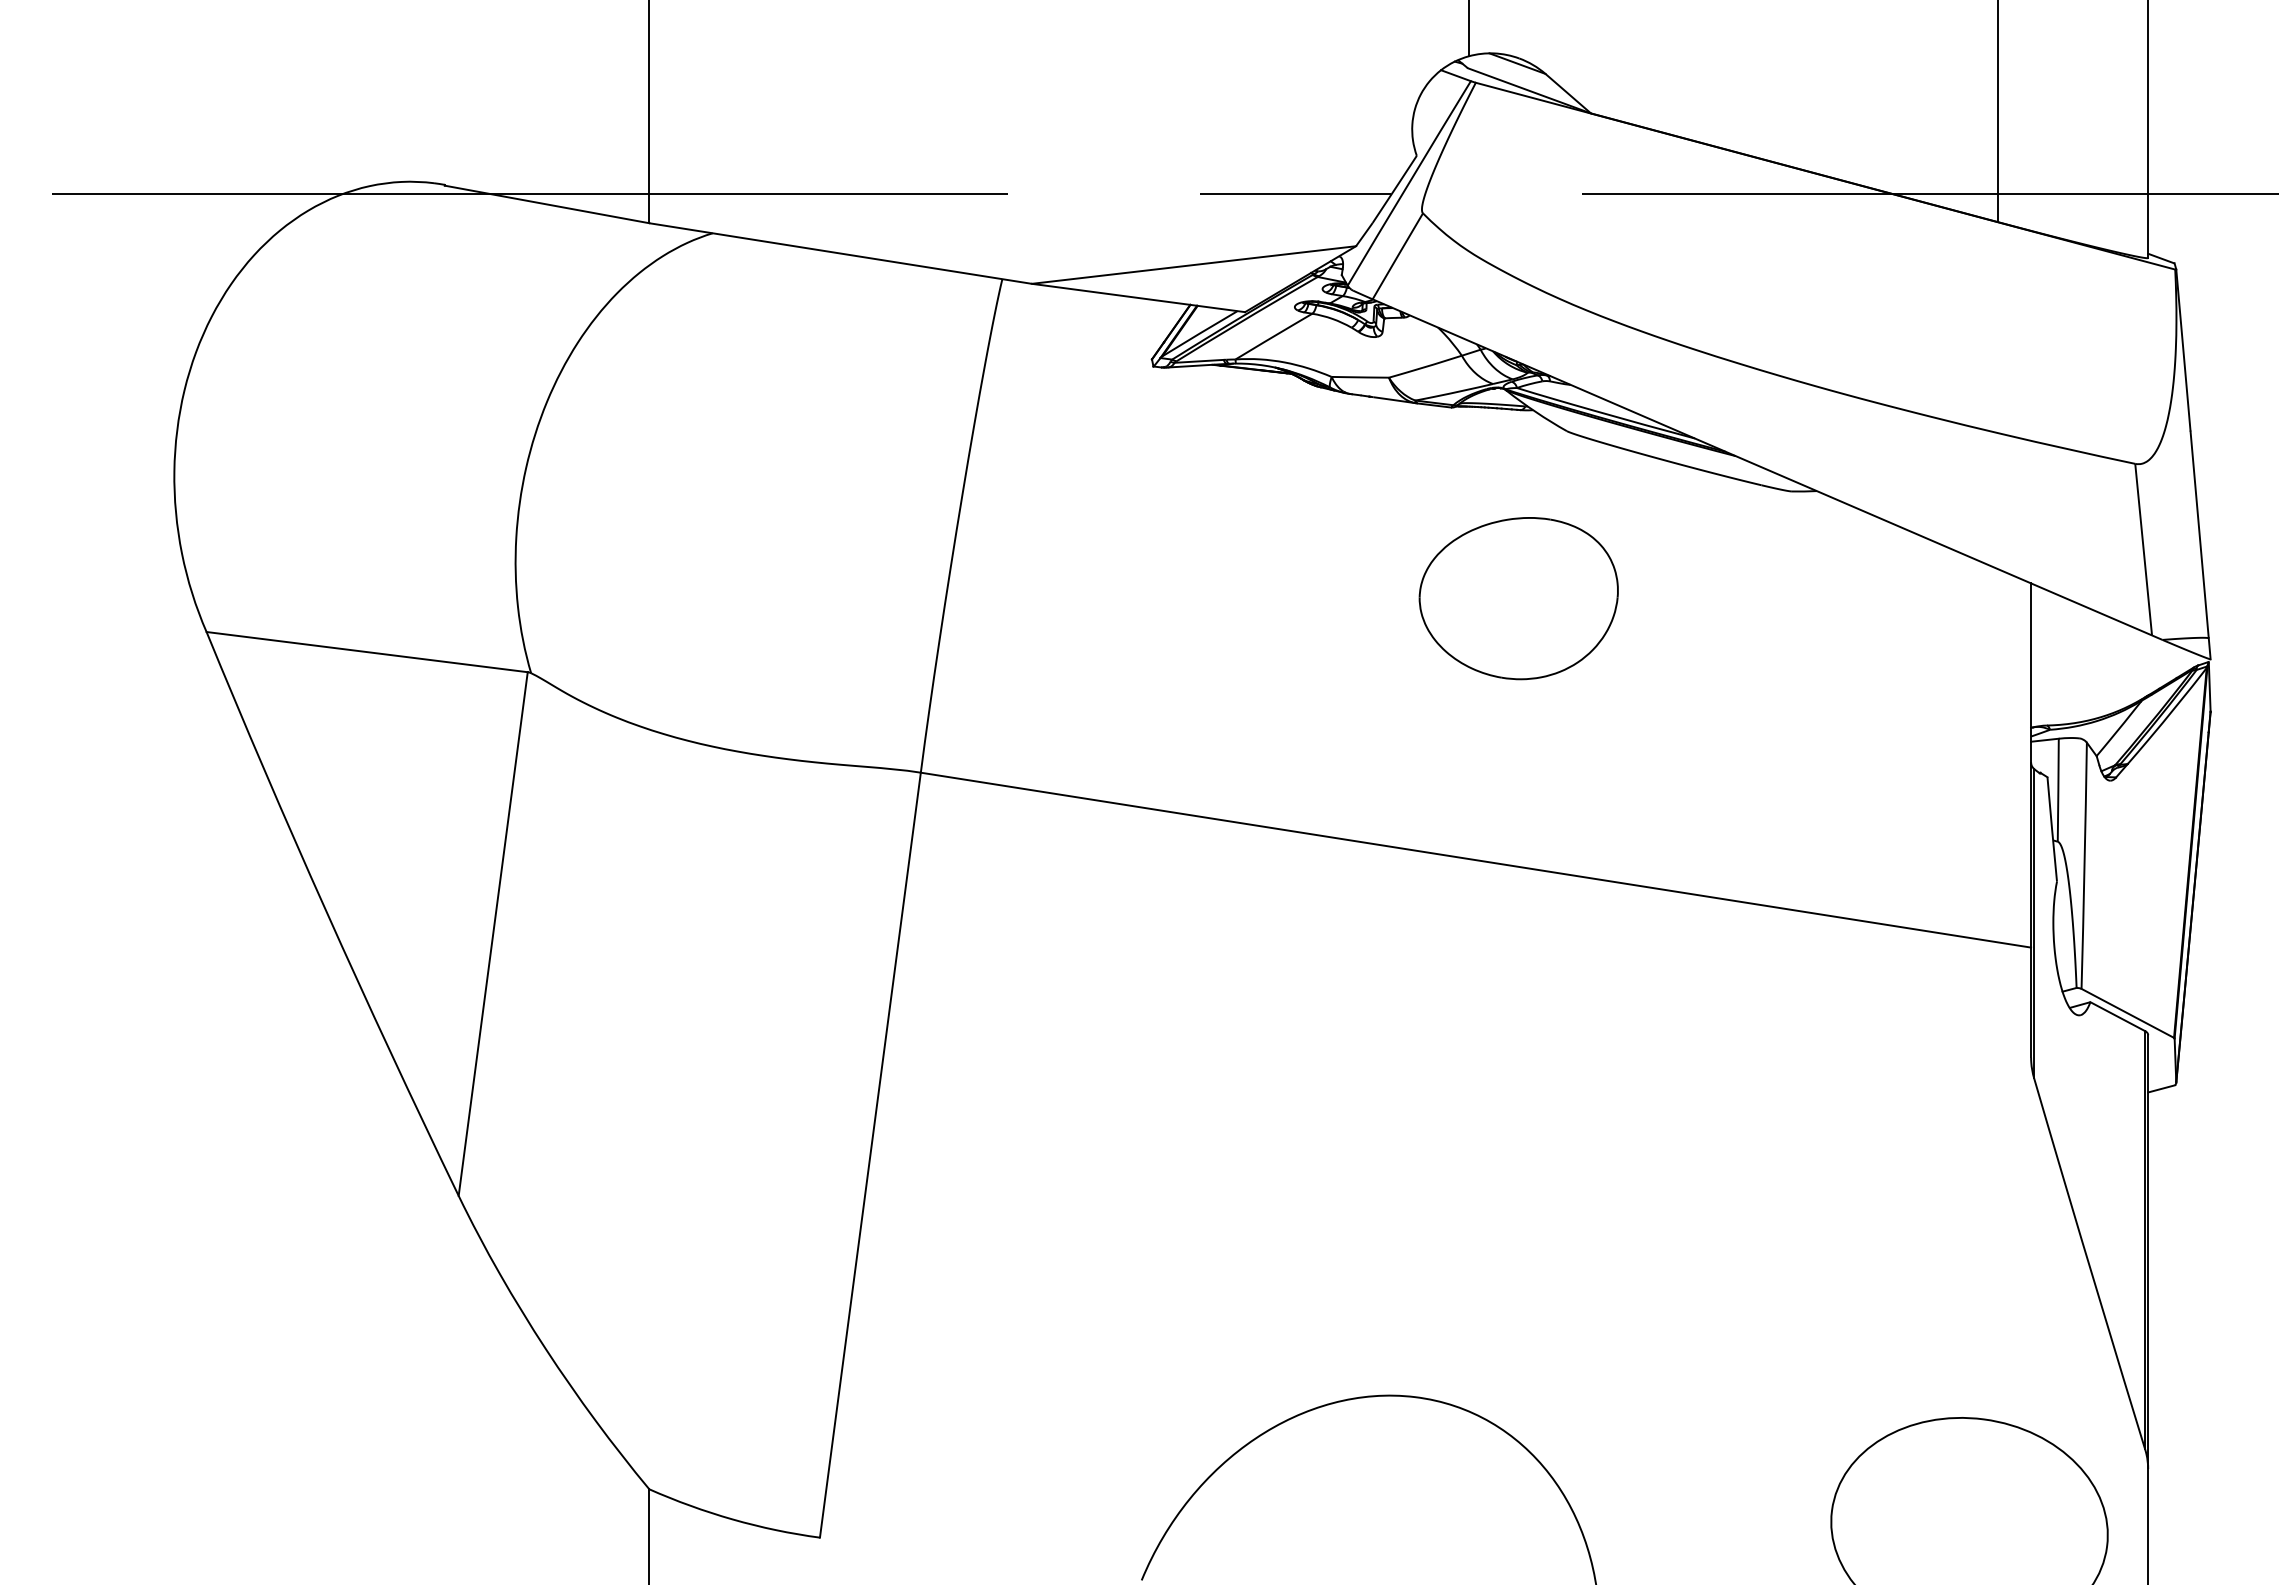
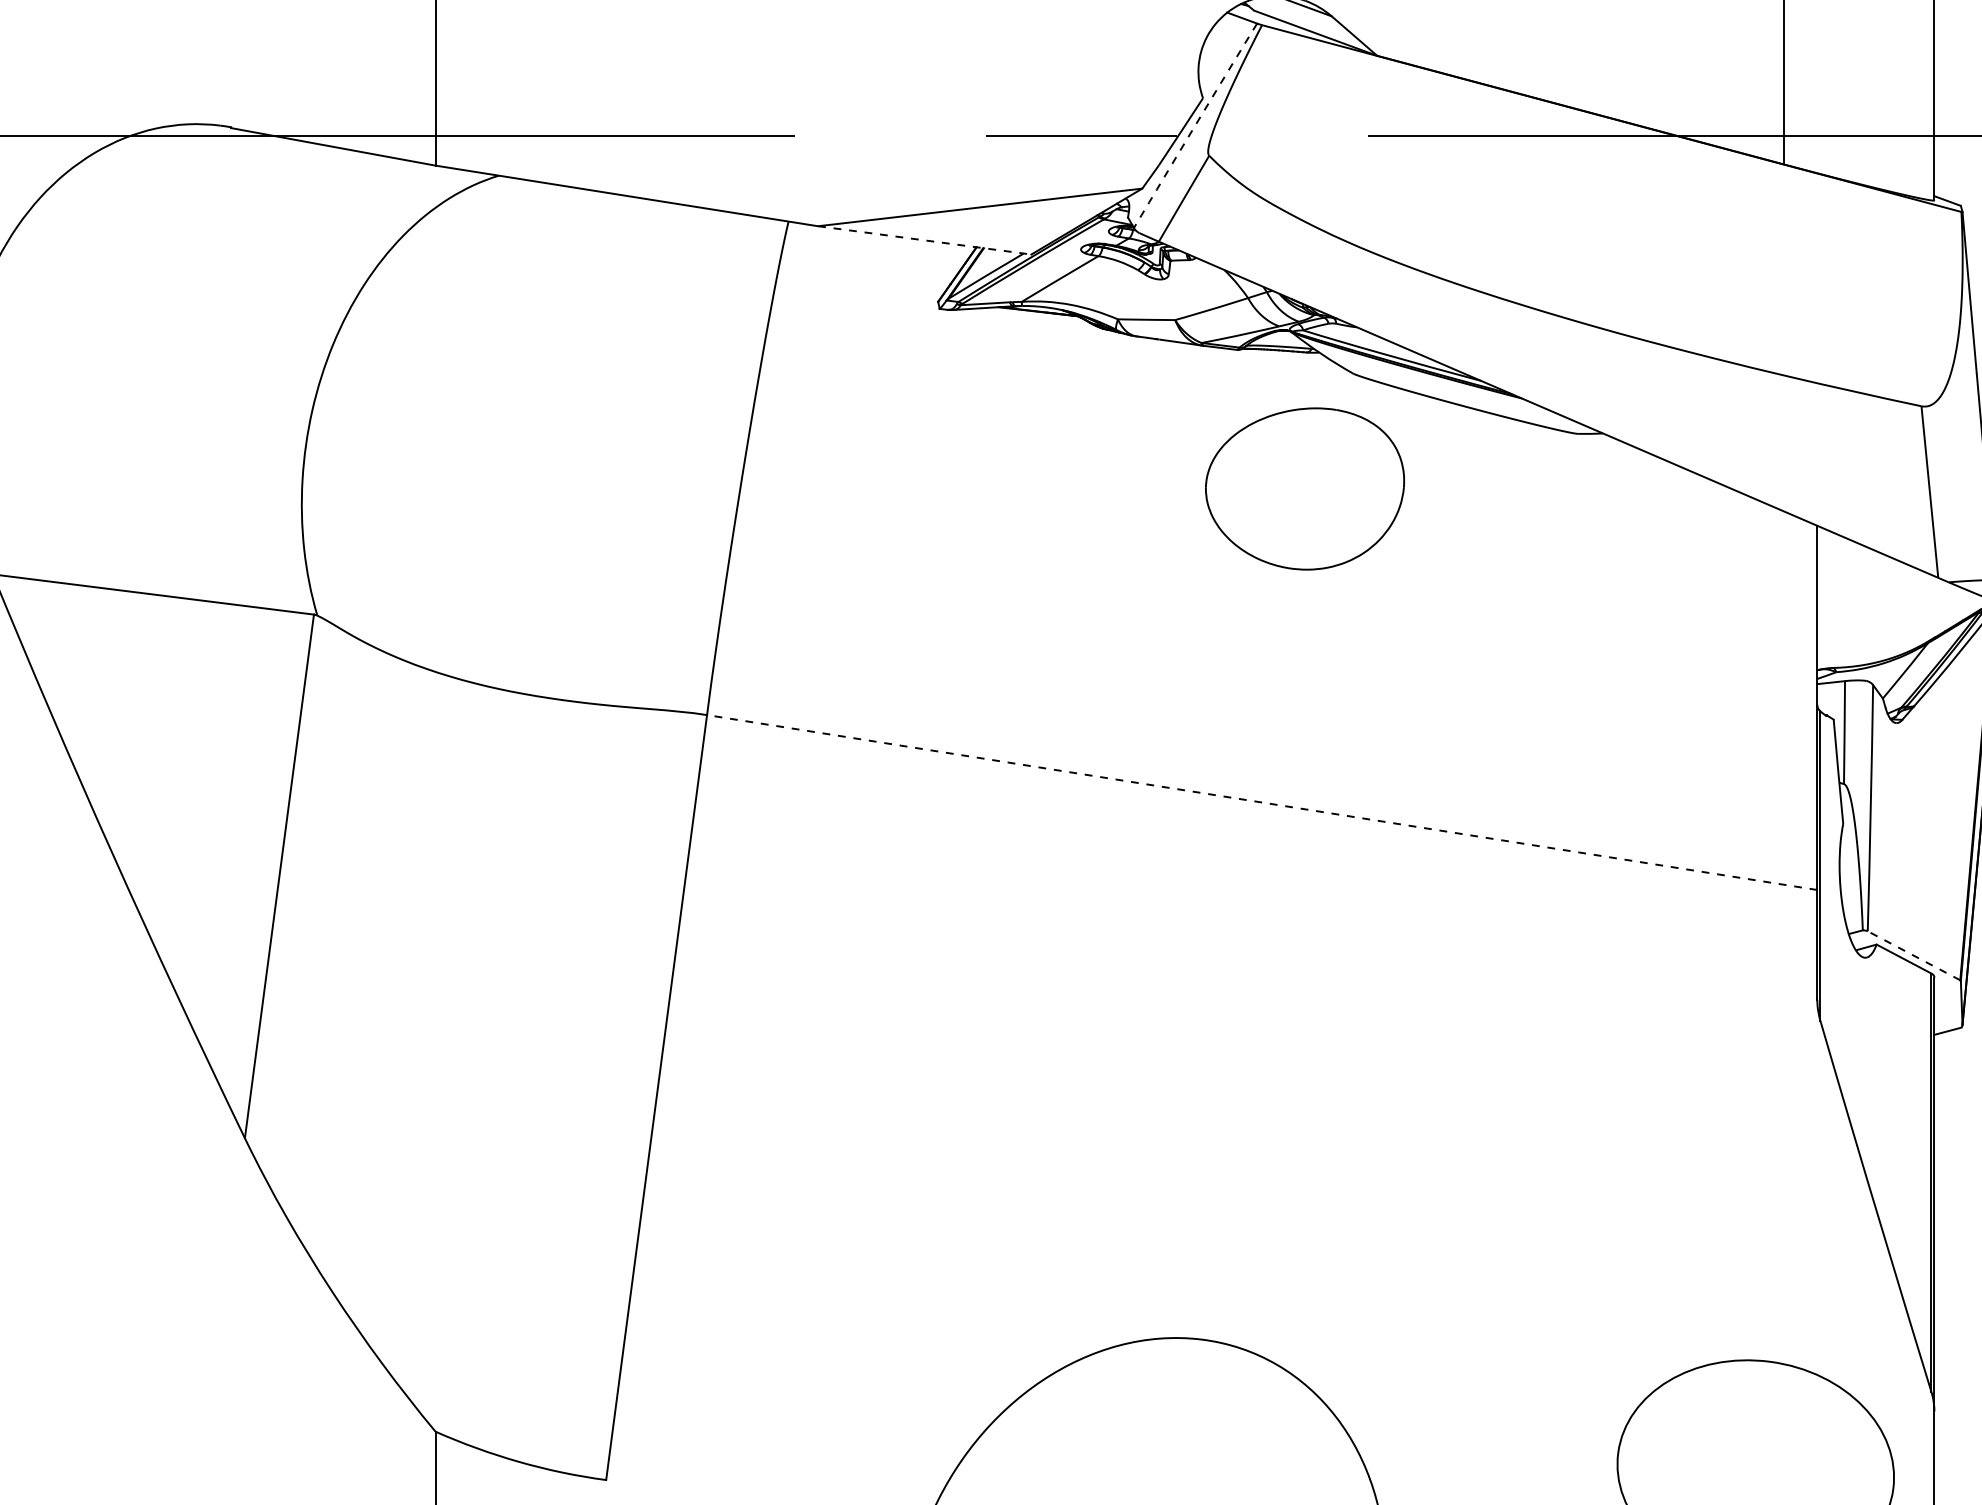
arc: (1409, 183) -> (1195, 125), solid -> dashed
line: (1138, 297) -> (924, 239), solid -> dashed
part: (1518, 598) -> (1304, 488), moved
line: (1475, 860) -> (1261, 802), solid -> dashed
line: (2127, 1013) -> (1913, 955), solid -> dashed

